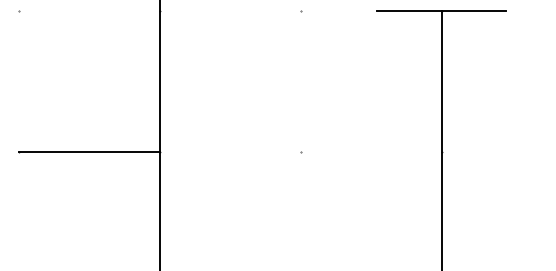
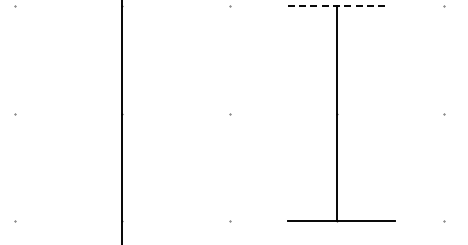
line: (442, 11) -> (337, 6), solid -> dashed
line: (89, 151) -> (68, 113), removed

